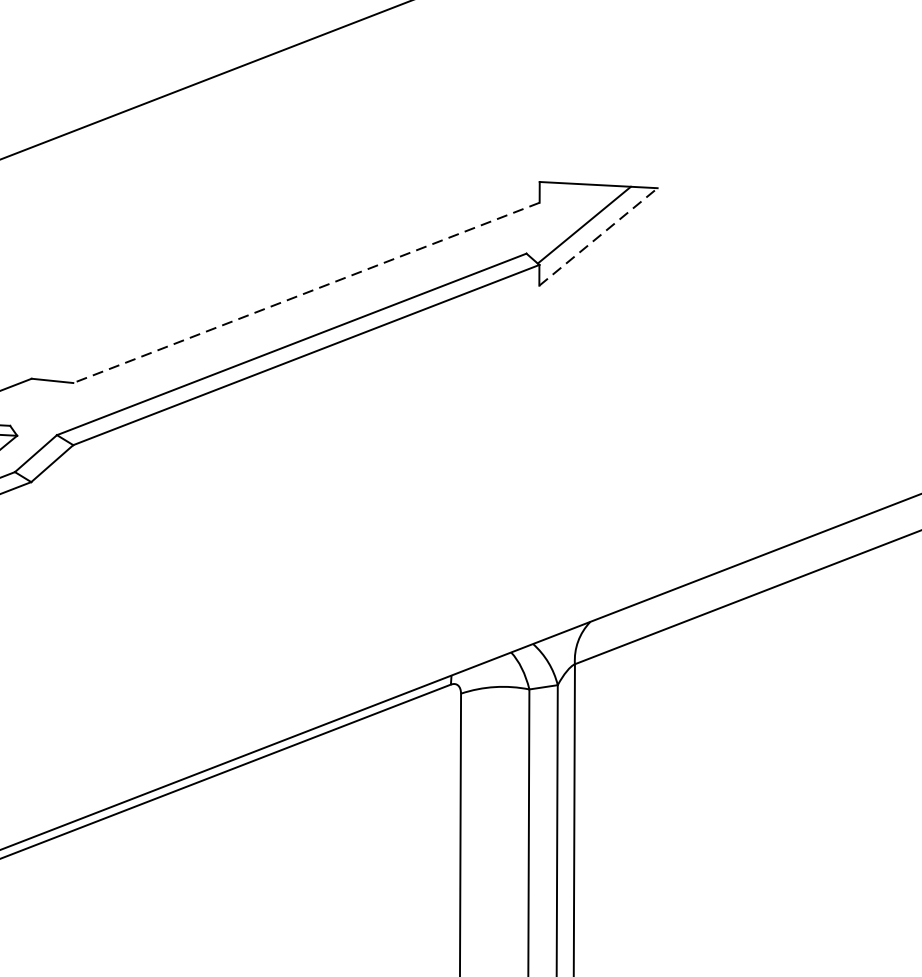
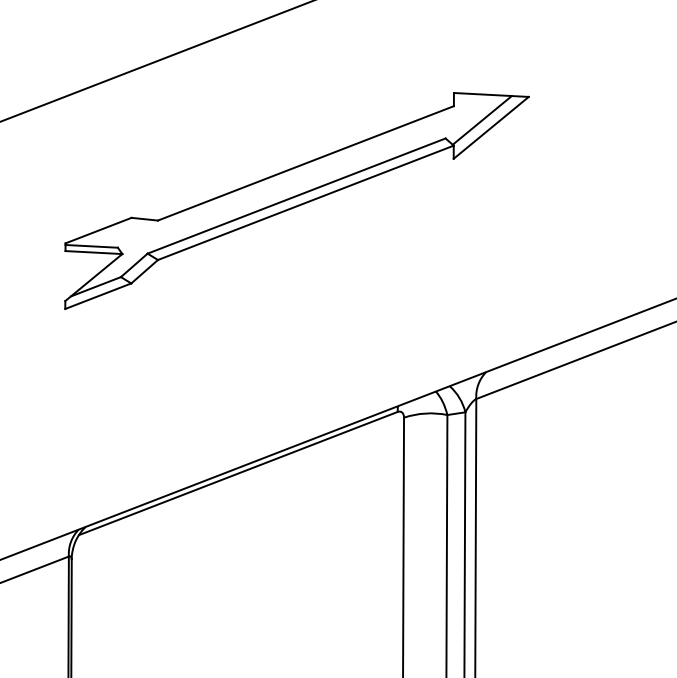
line: (598, 236) -> (491, 127), dashed -> solid
line: (305, 293) -> (305, 163), dashed -> solid

